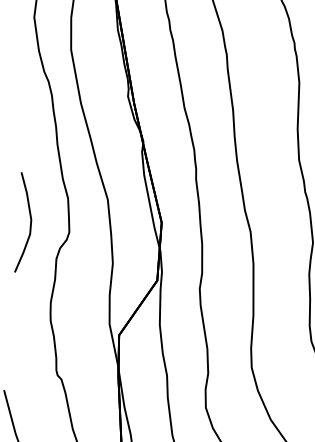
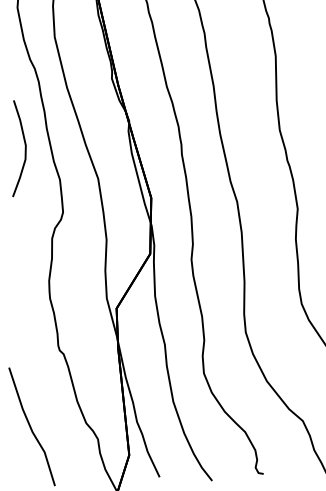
curve: (29, 222) -> (24, 148), moved

